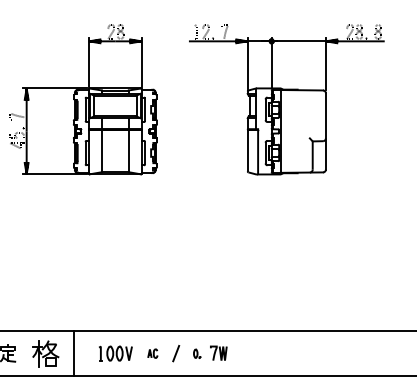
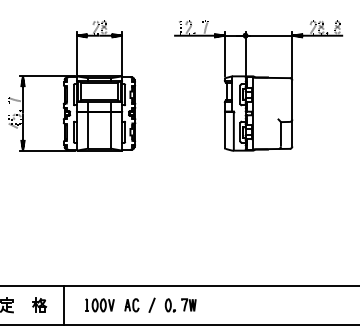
part: (286, 99) -> (258, 85), moved
part: (45, 352) -> (39, 304), size x0.62
part: (152, 353) -> (131, 305), size x1.67
part: (196, 353) -> (169, 305), size x1.67

